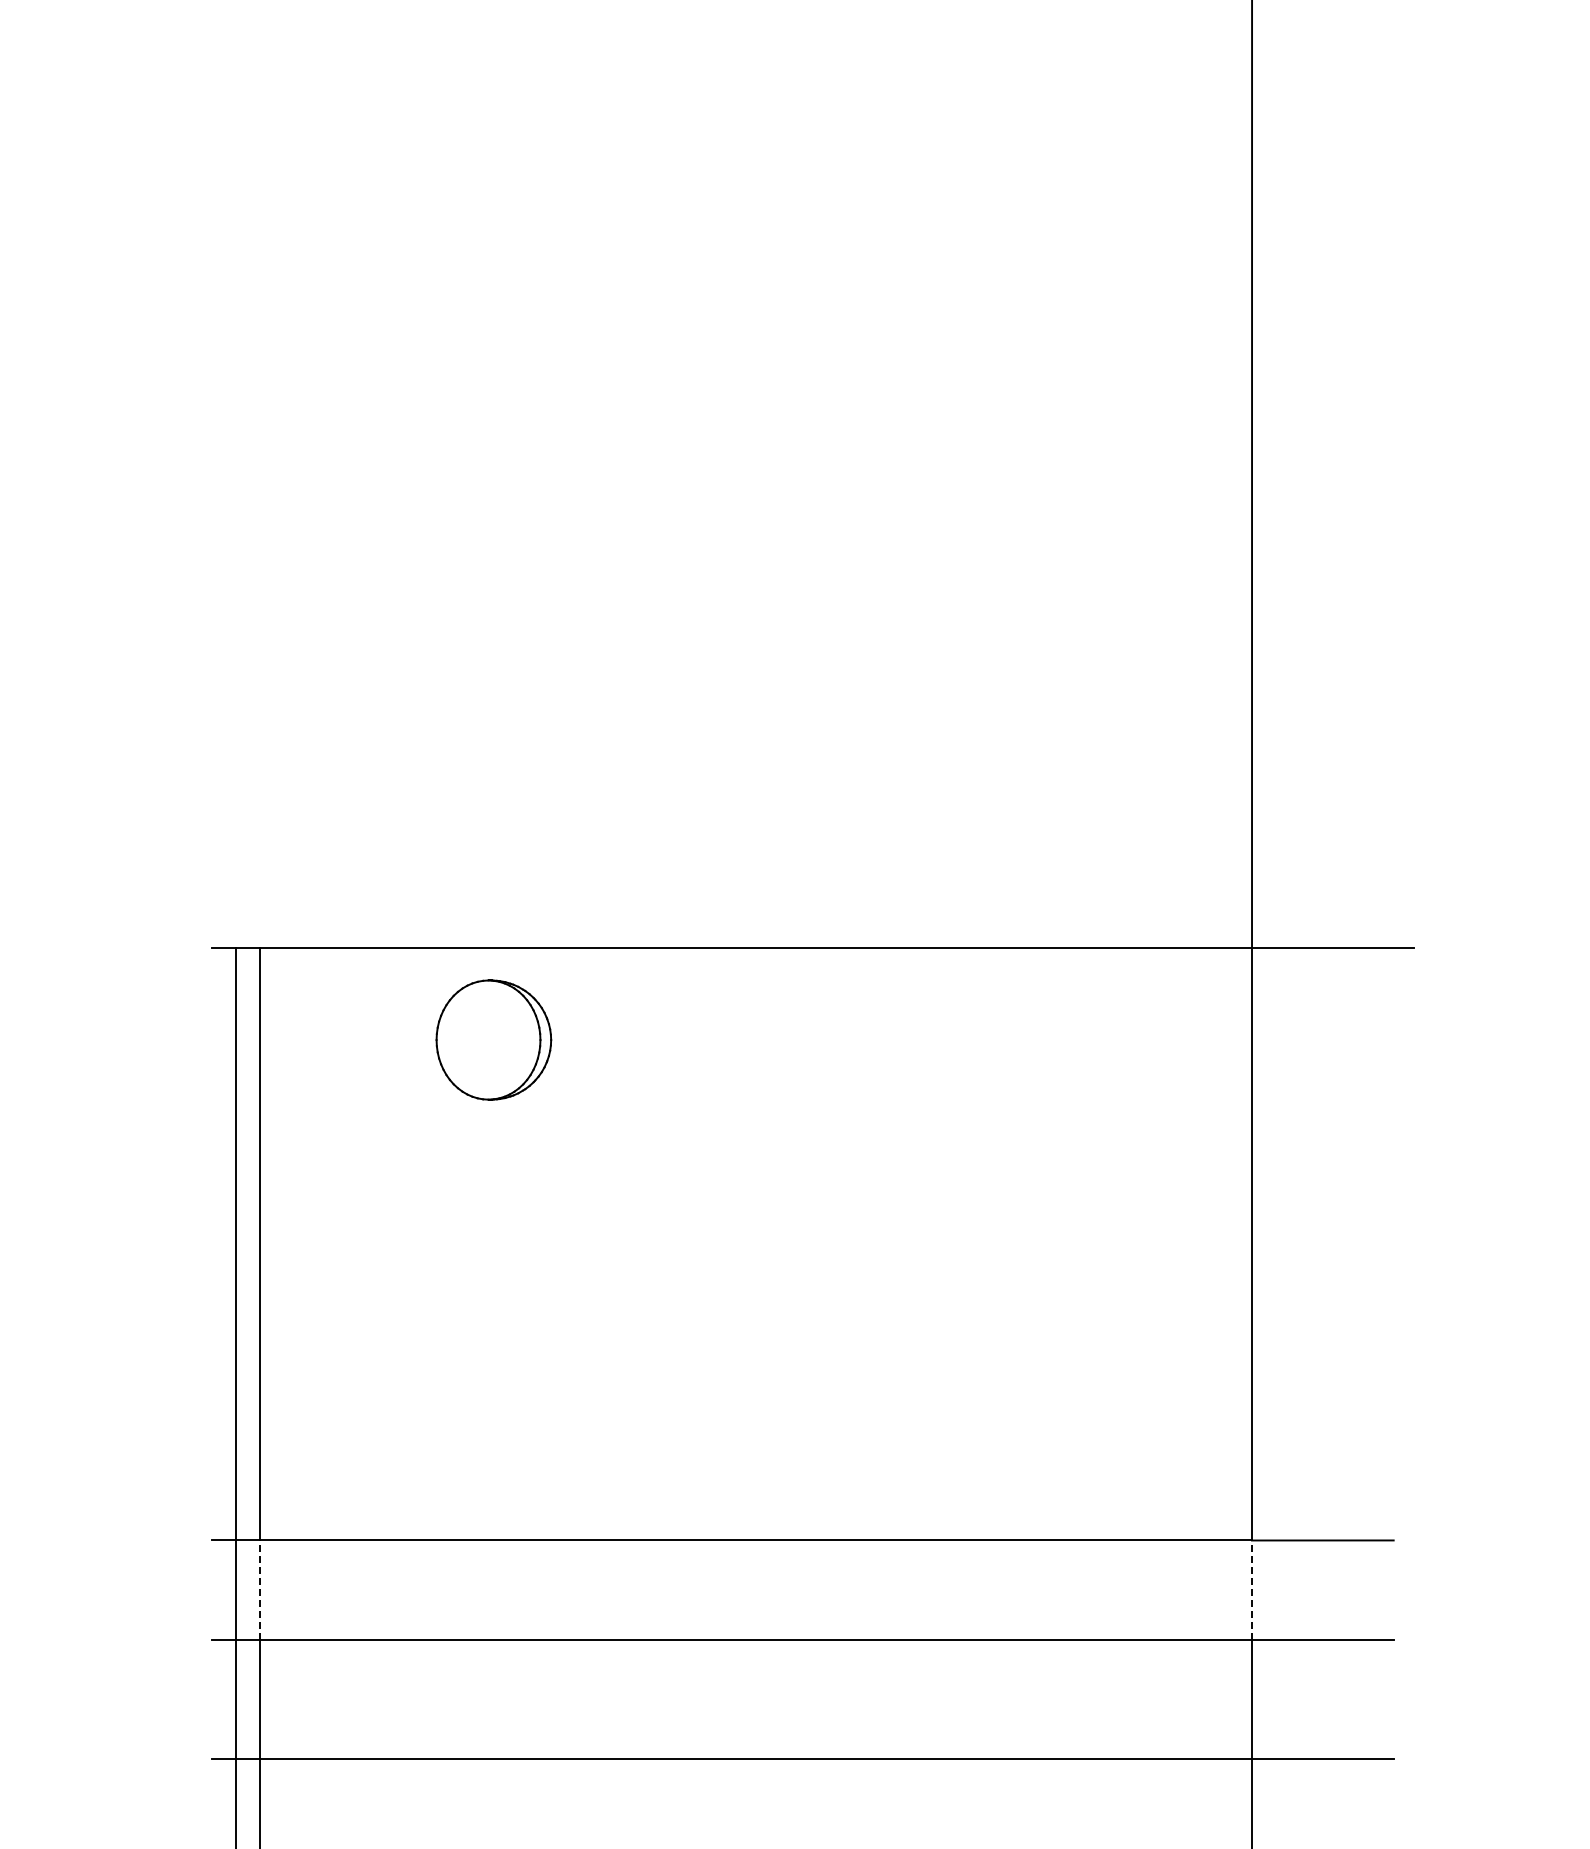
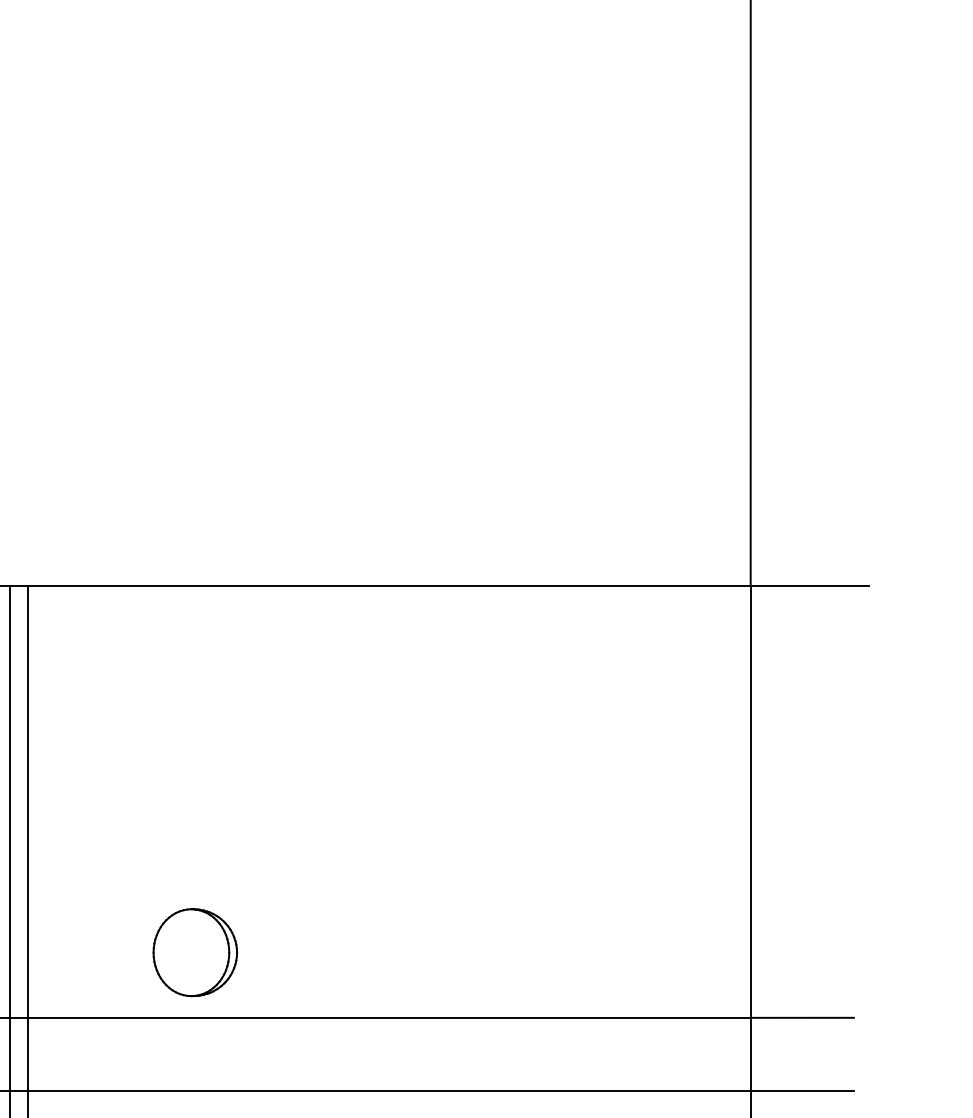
part: (493, 1039) -> (195, 952), moved
line: (260, 1590) -> (28, 1054), dashed -> solid
line: (1252, 1590) -> (751, 1054), dashed -> solid

